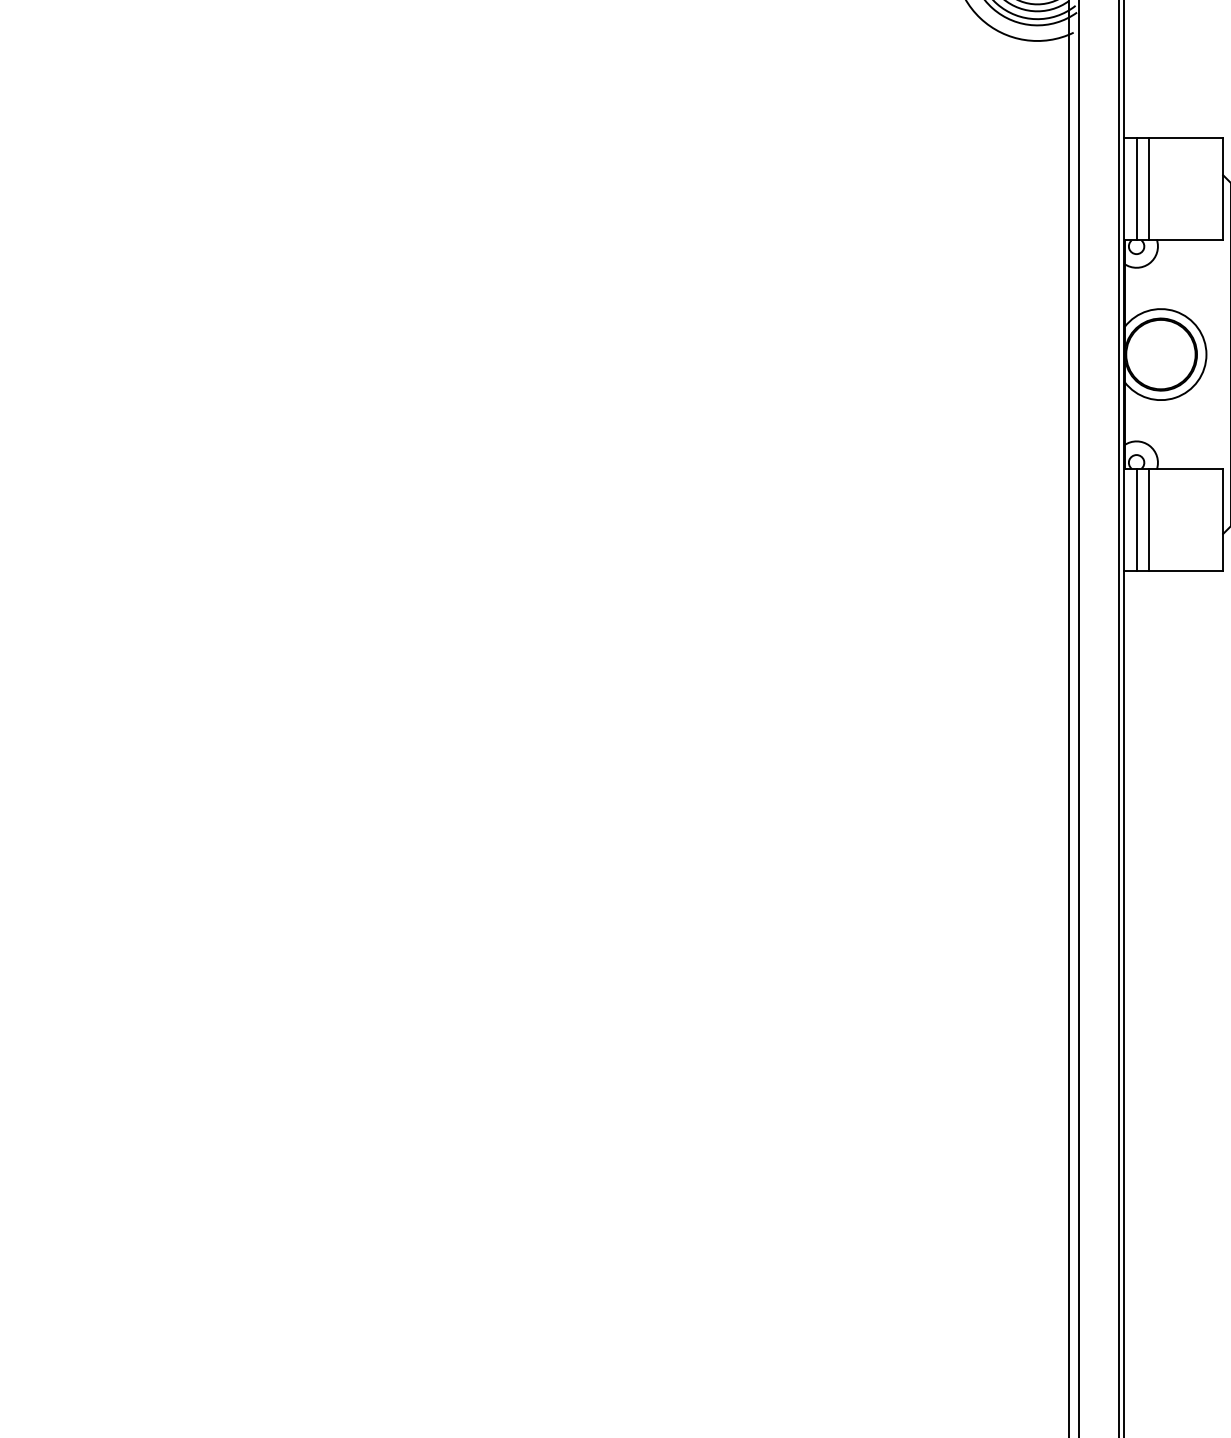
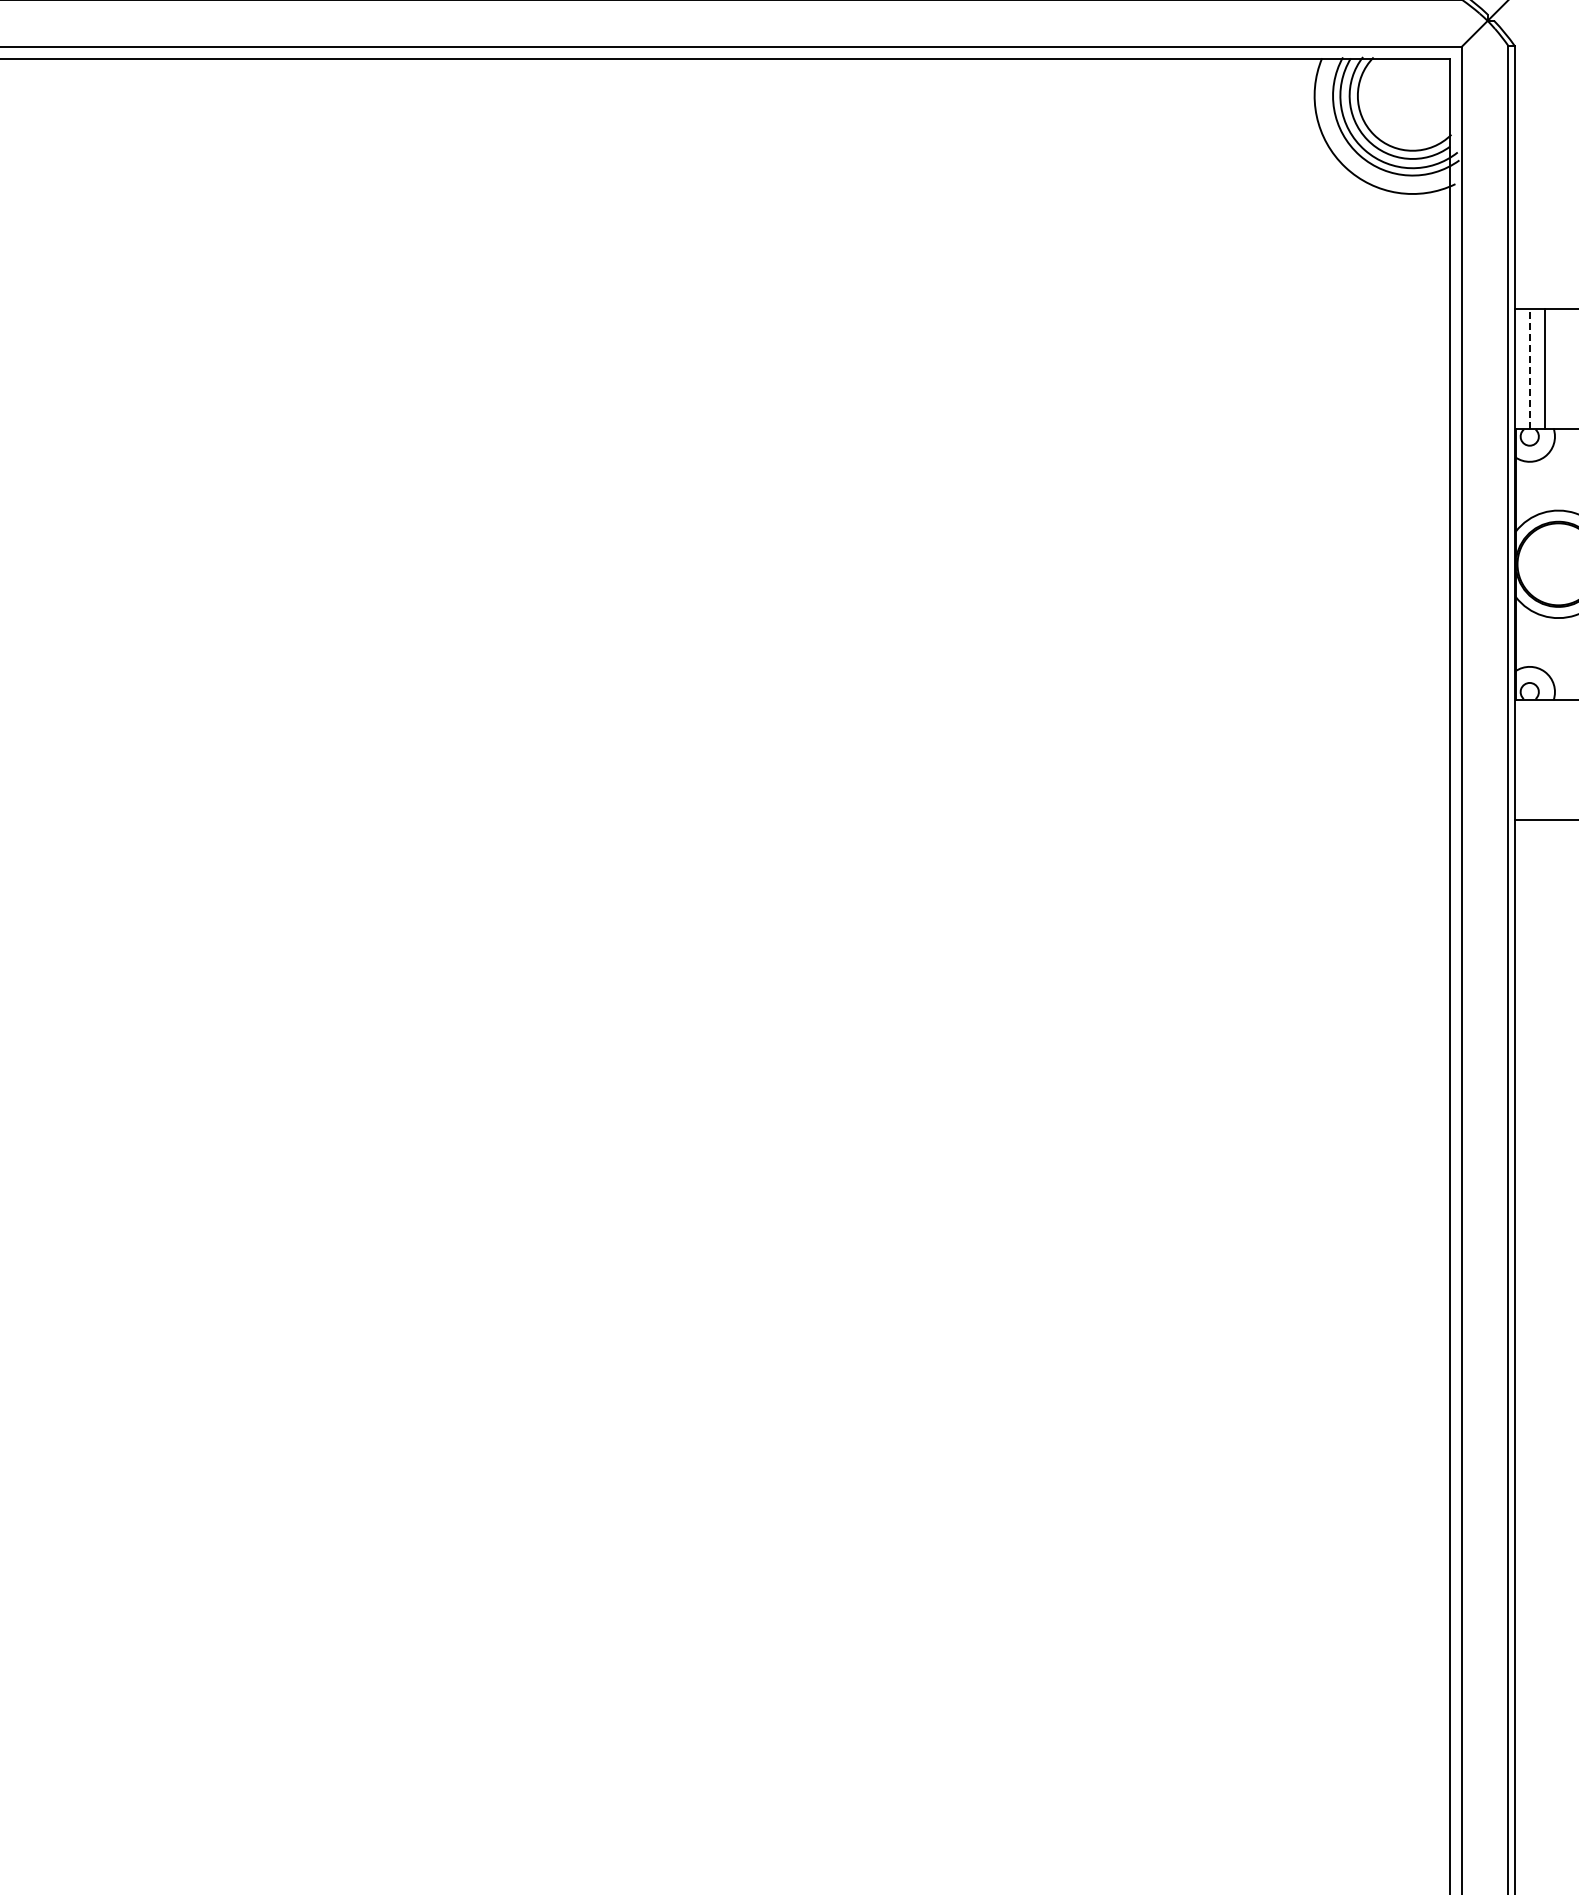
line: (1136, 188) -> (1529, 368), solid -> dashed
line: (1136, 519) -> (1529, 759), removed
line: (1149, 519) -> (1544, 759), removed

